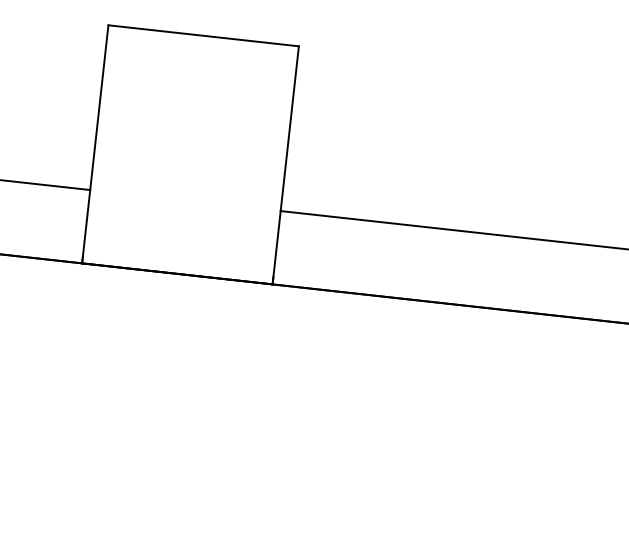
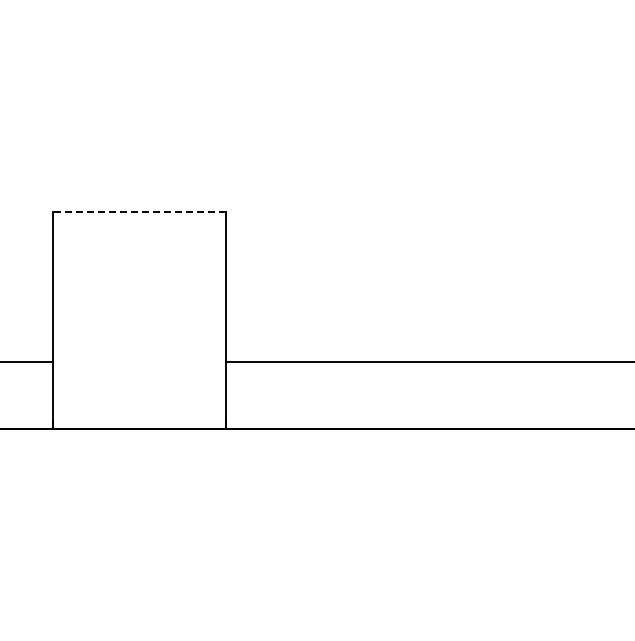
line: (203, 36) -> (139, 212), solid -> dashed

